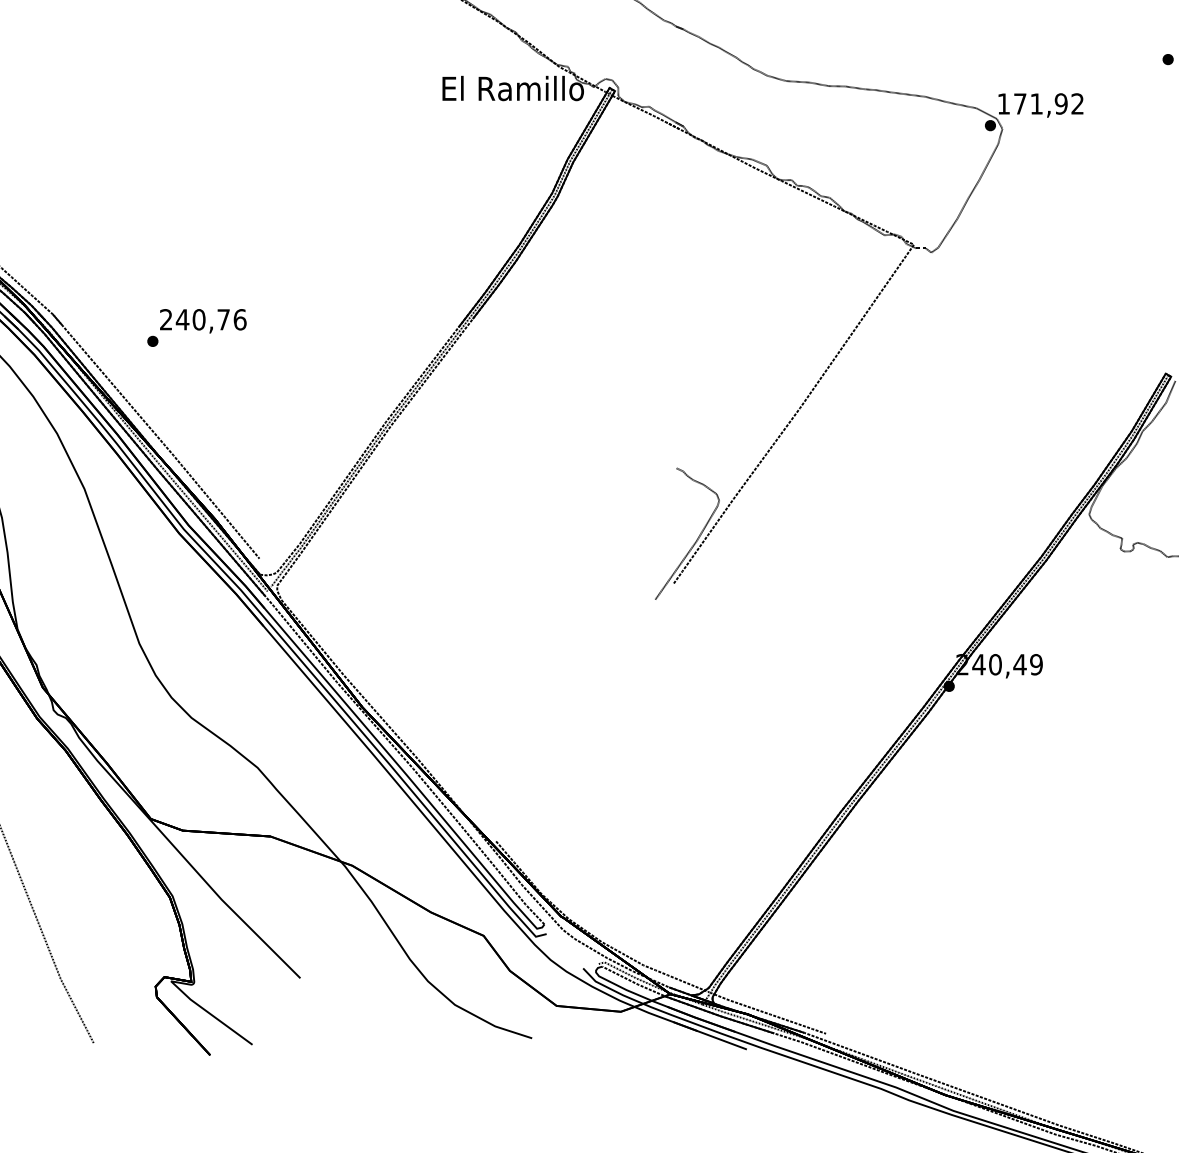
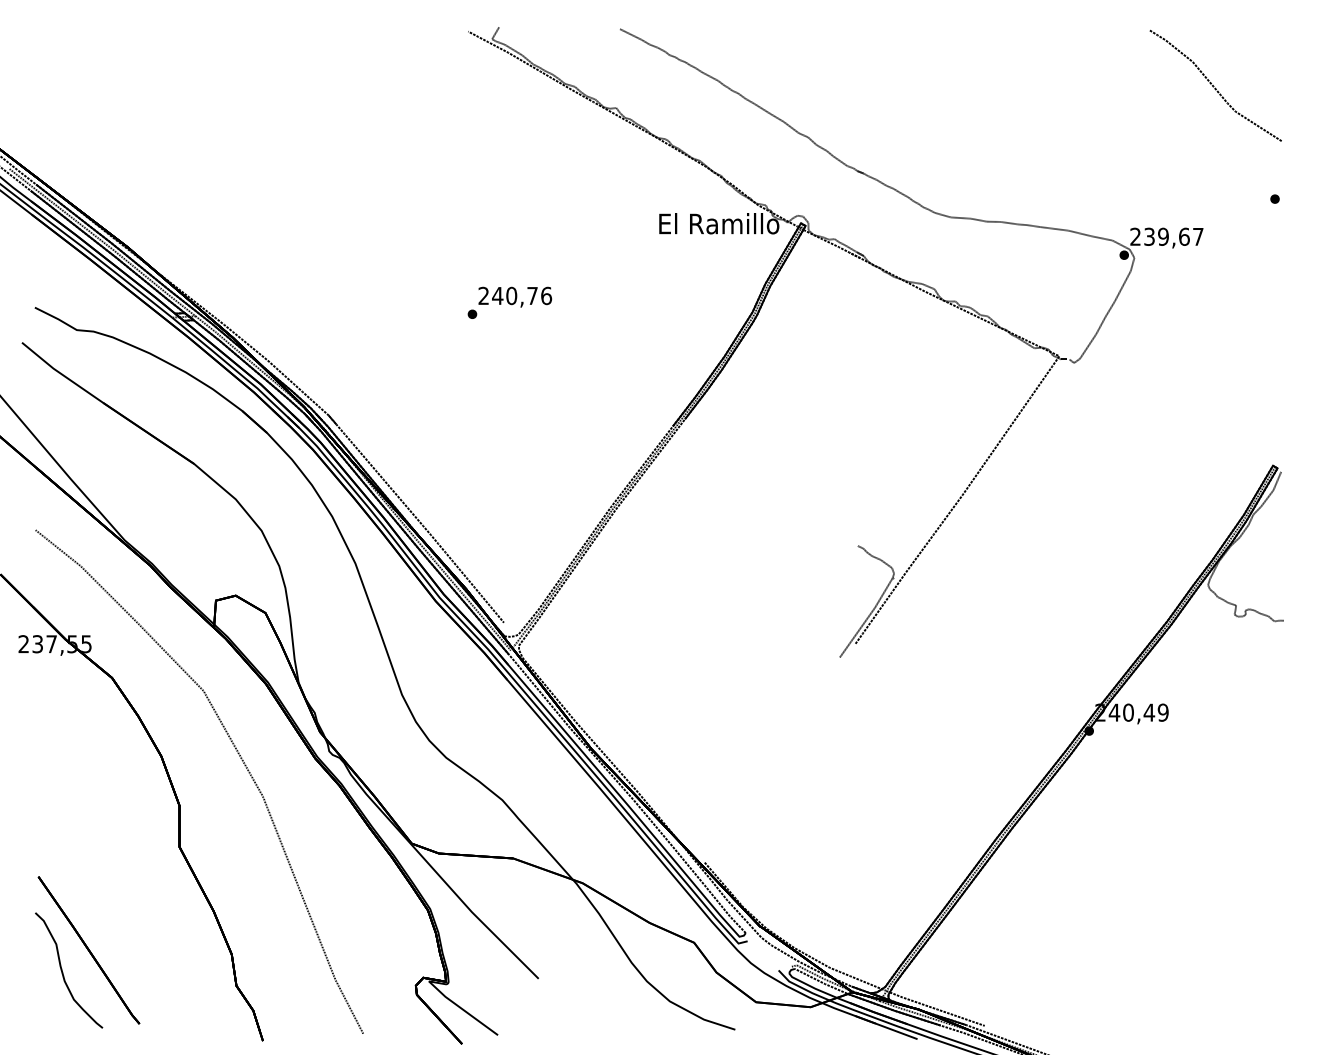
text: (1040, 103) -> (1166, 236), 171,92 -> 239,67
text: (196, 327) -> (509, 302), moved

